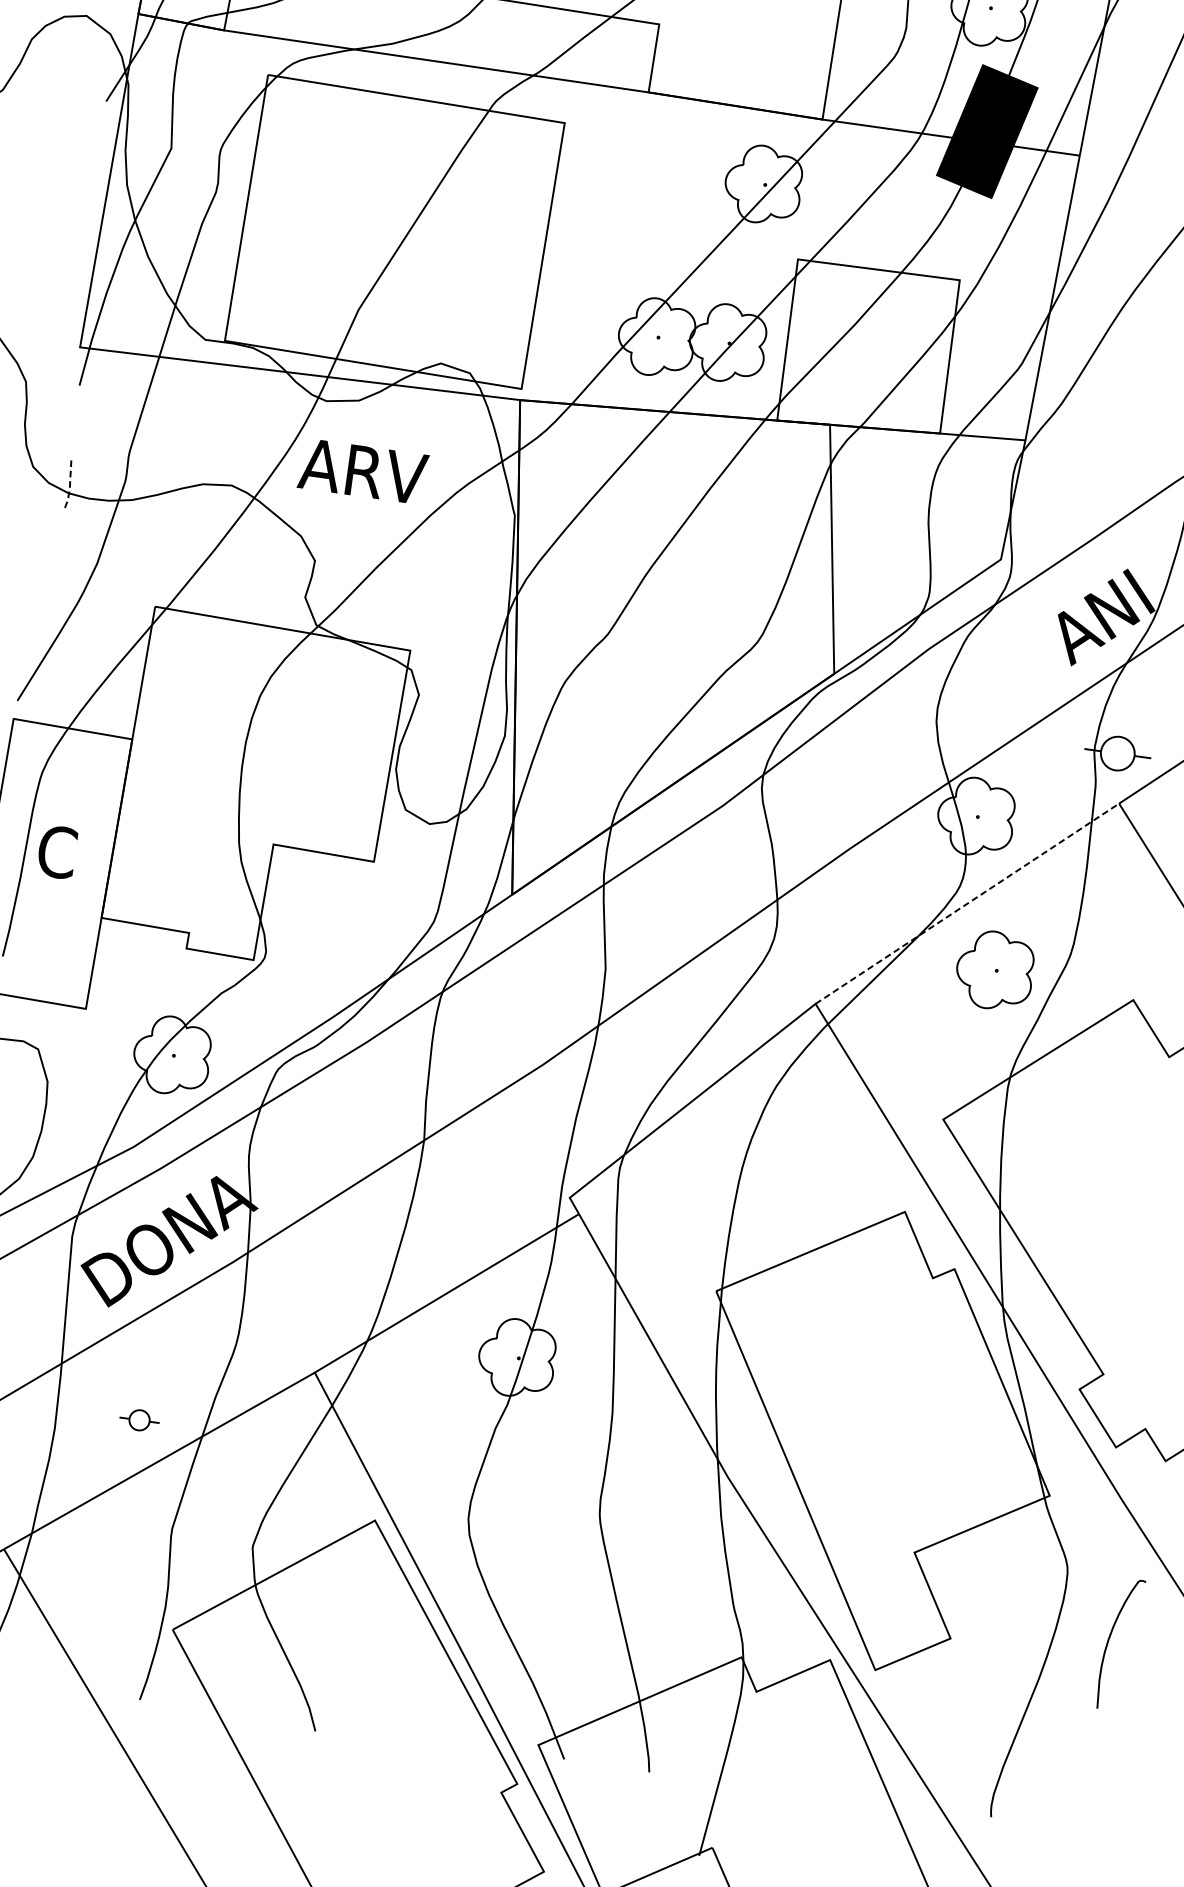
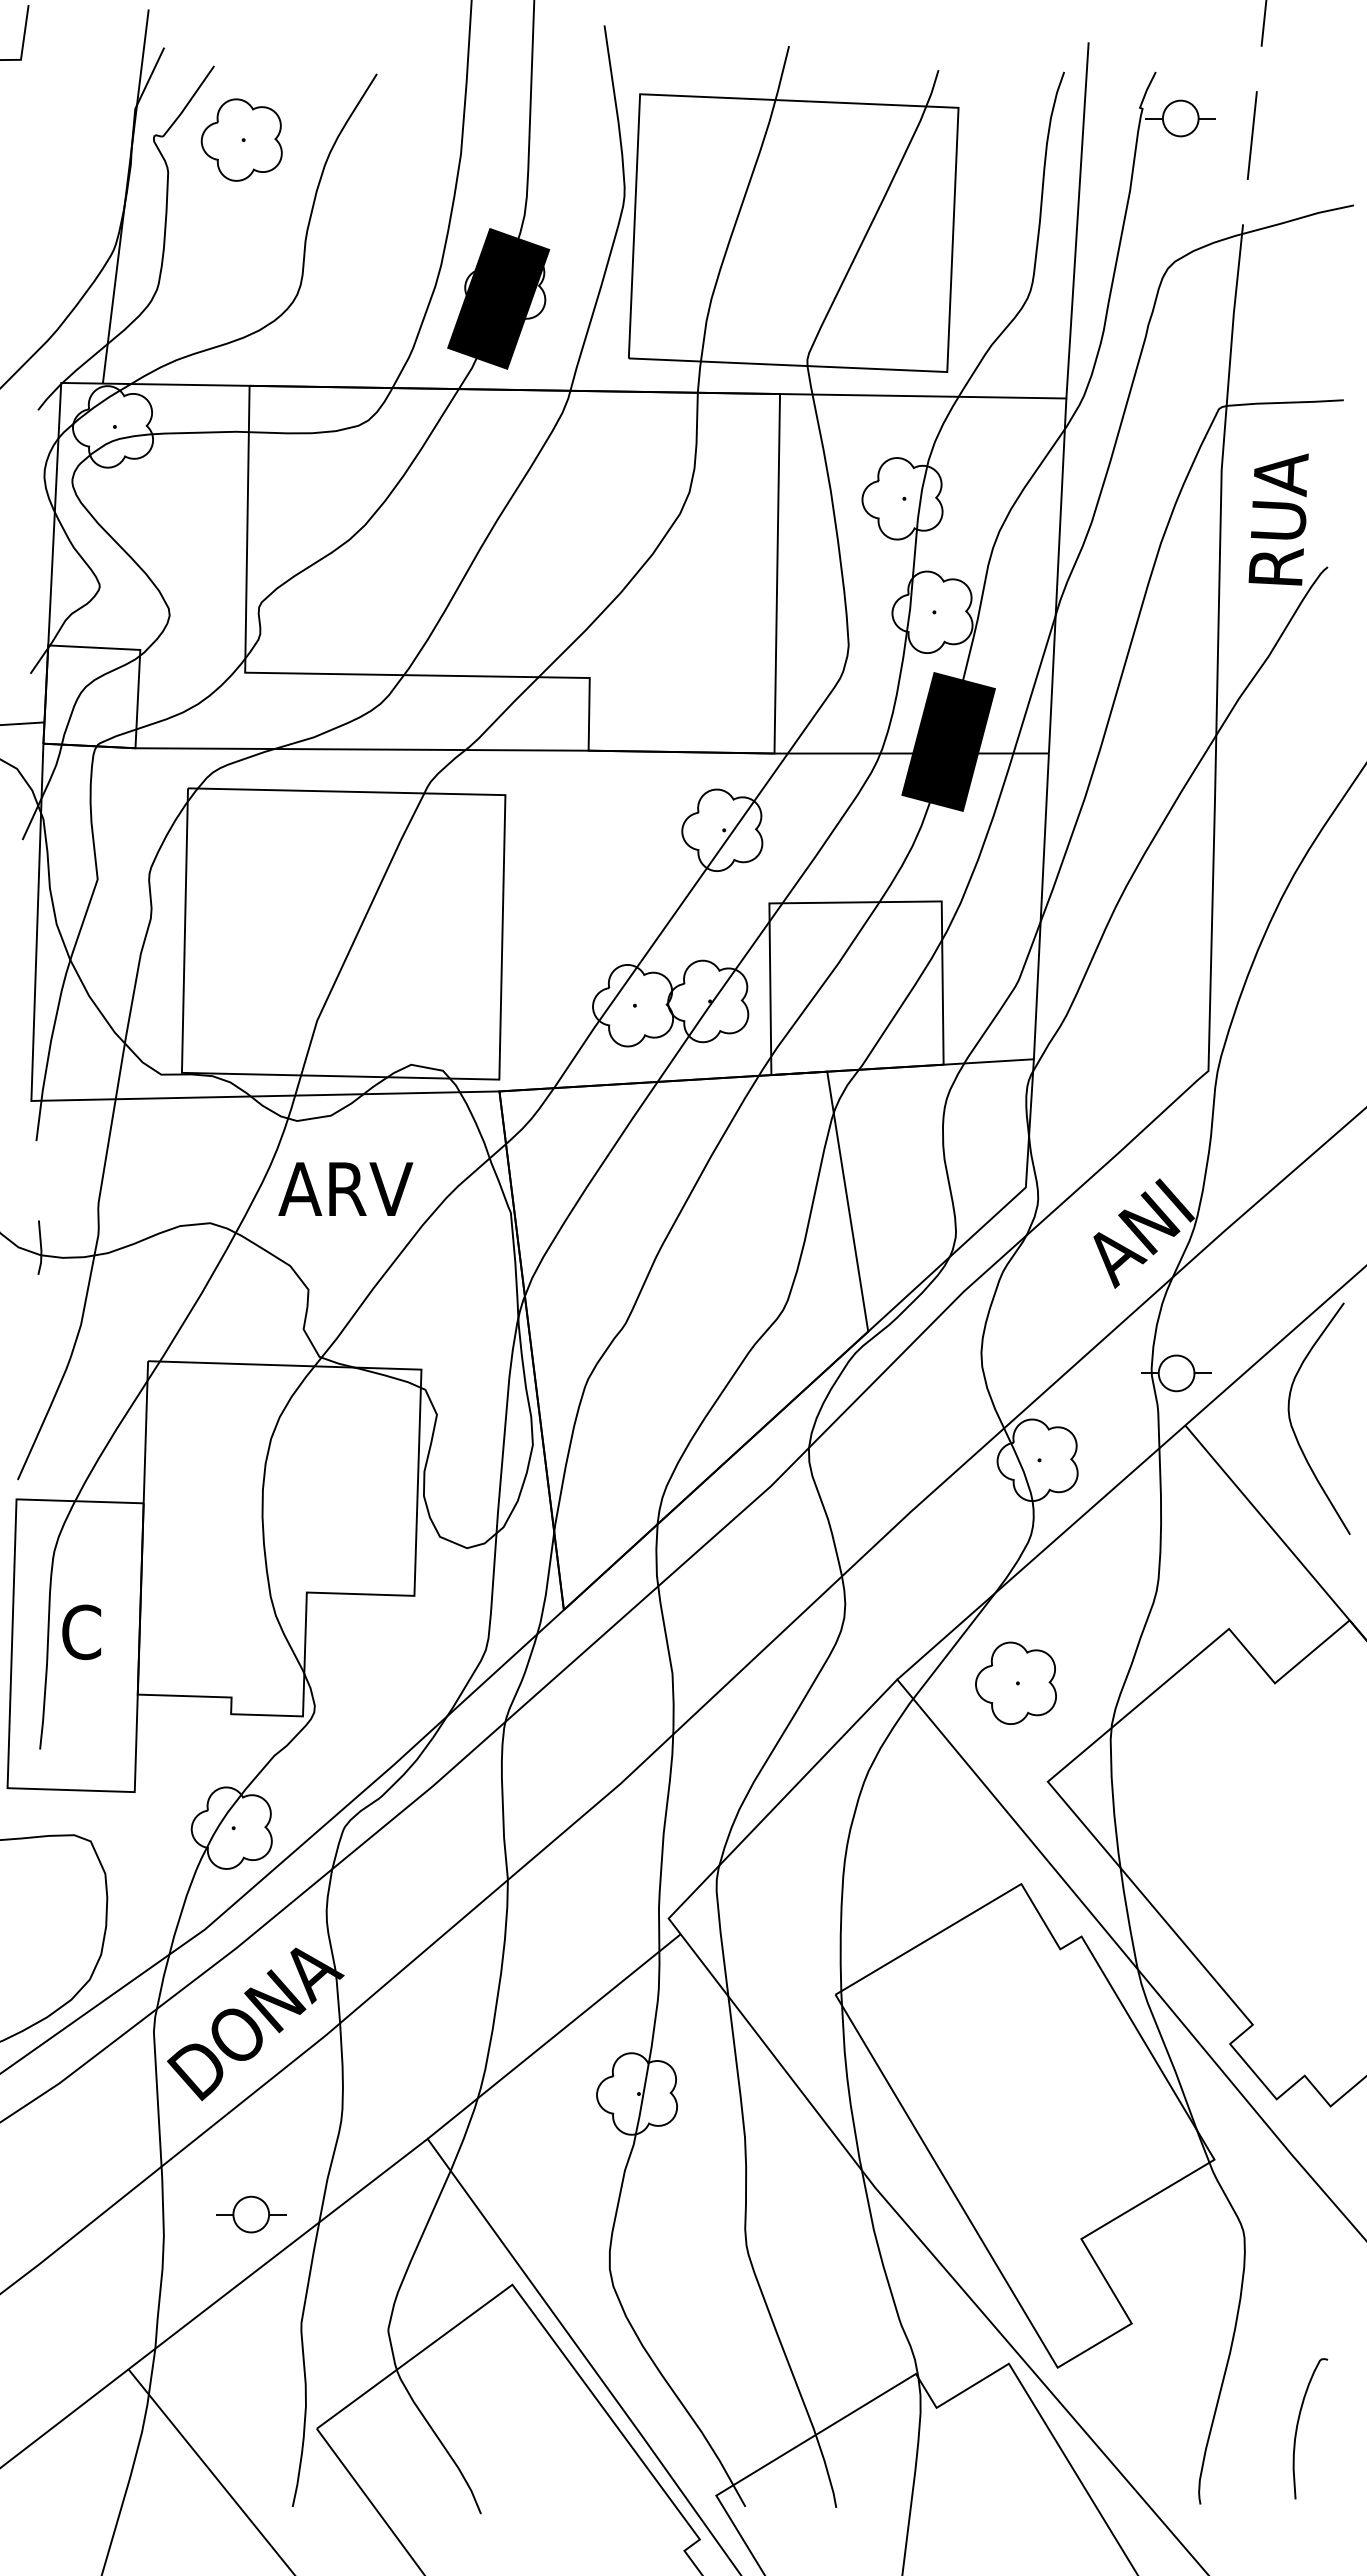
line: (70, 487) -> (41, 1248), dashed -> solid
line: (967, 903) -> (1041, 1552), dashed -> solid
part: (994, 969) -> (1015, 1682), moved
part: (139, 1420) -> (251, 2214), size x1.67
curve: (1109, 1639) -> (1298, 2425), moved

